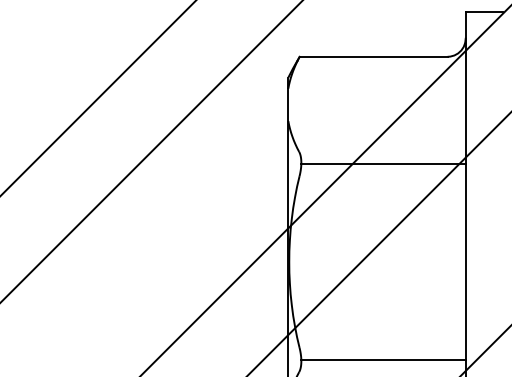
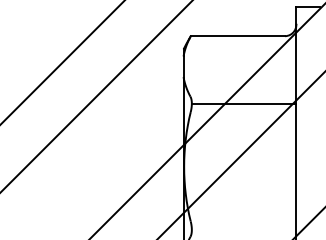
line: (382, 360) -> (243, 229), removed

